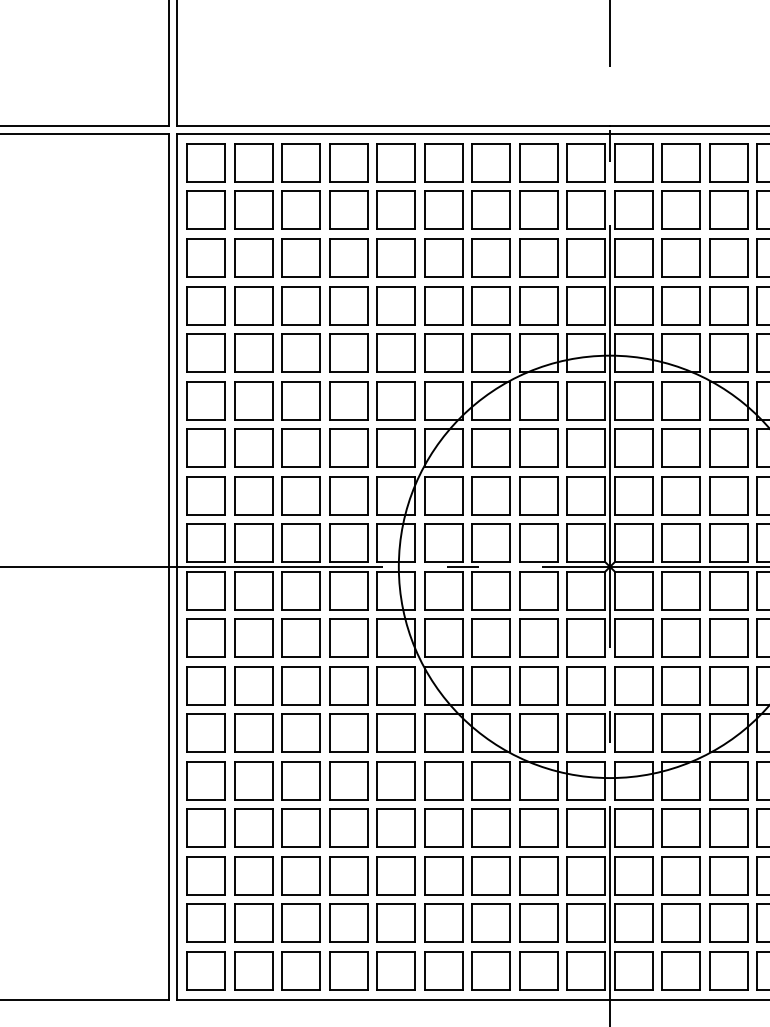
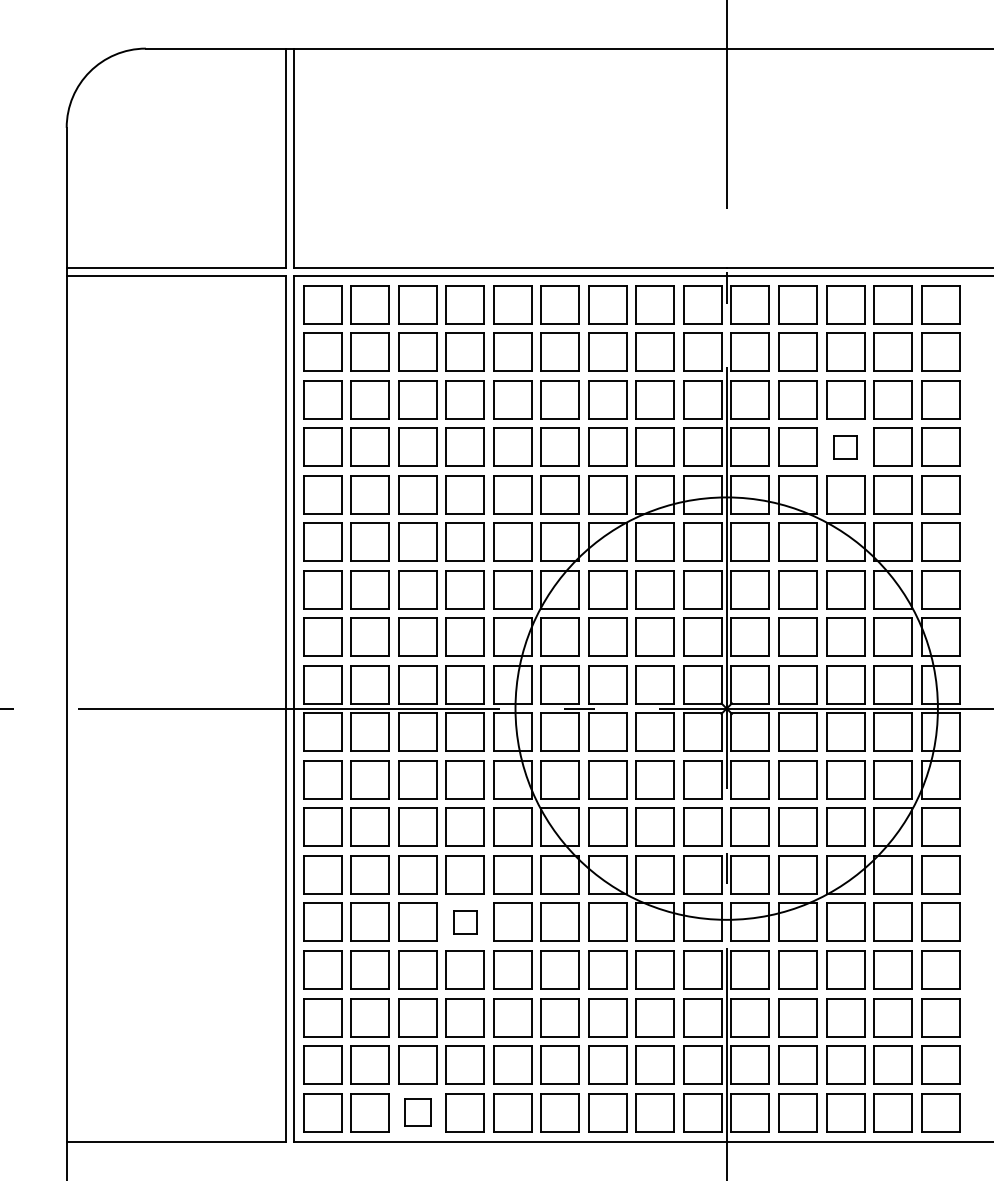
part: (728, 304) -> (845, 446), size x0.6
part: (347, 779) -> (464, 921), size x0.6
part: (300, 970) -> (417, 1112), size x0.7

